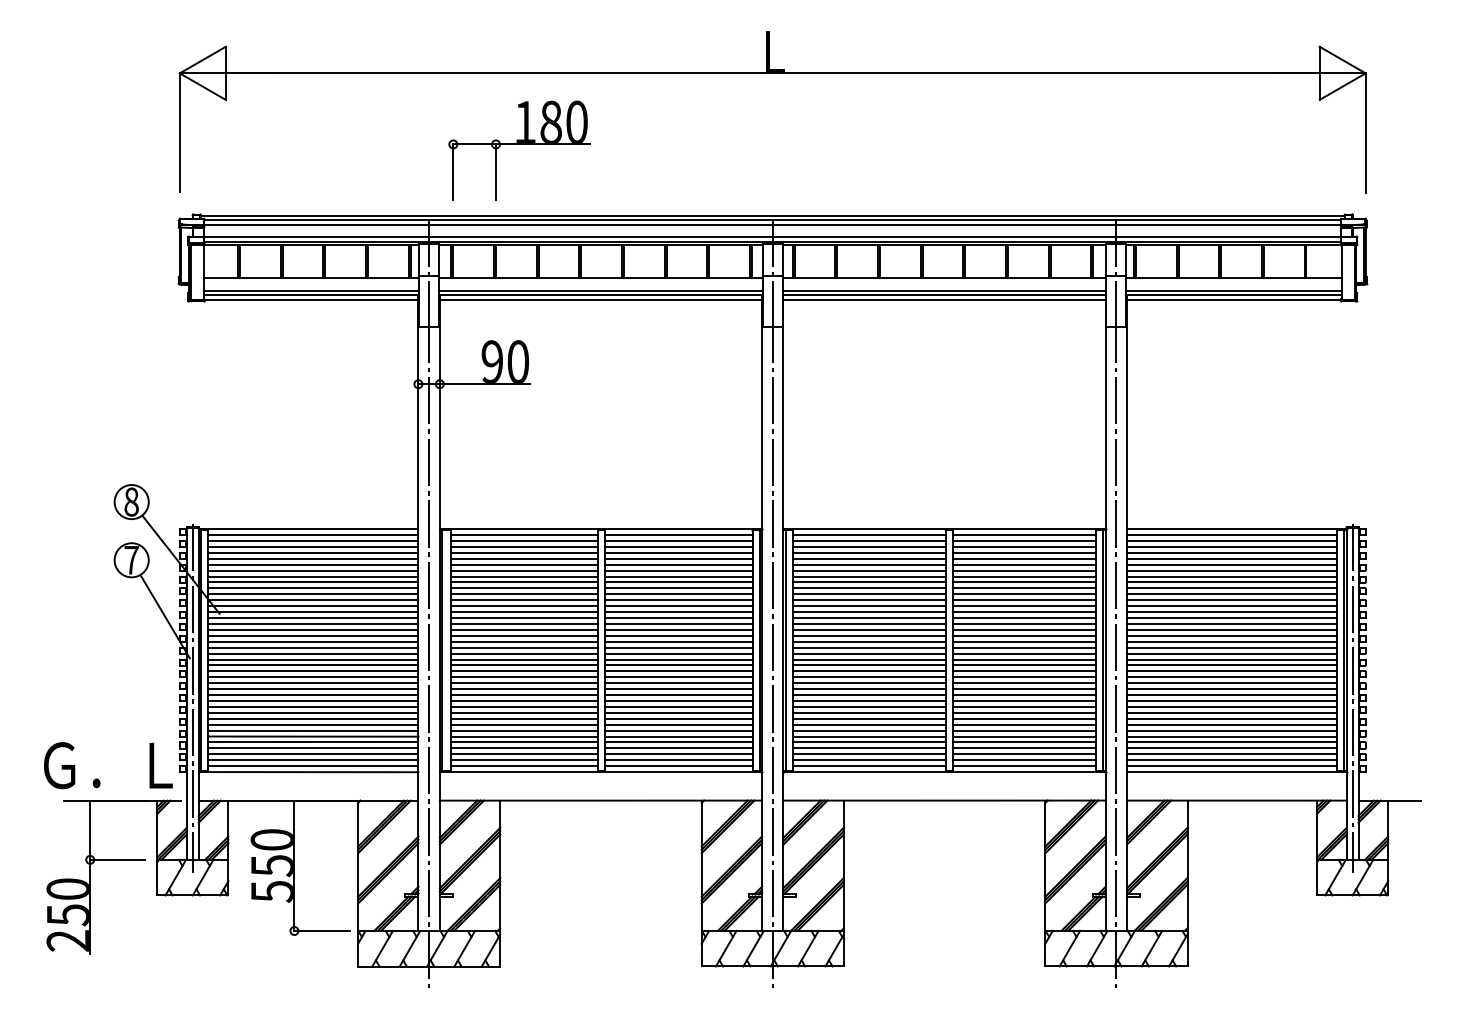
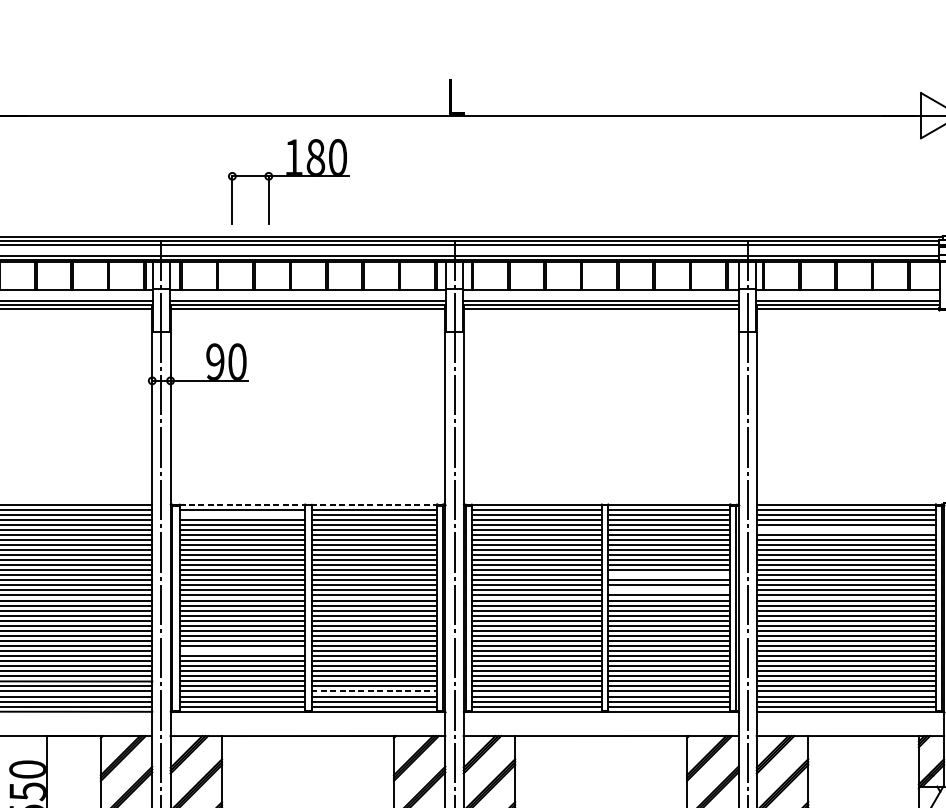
part: (519, 150) -> (288, 181), moved
line: (602, 529) -> (309, 504), solid -> dashed
line: (524, 541) -> (242, 515), removed
line: (1232, 558) -> (846, 529), removed
line: (1024, 612) -> (669, 575), removed
line: (1024, 629) -> (669, 590), removed
line: (524, 700) -> (242, 650), removed
line: (678, 748) -> (374, 691), solid -> dashed

